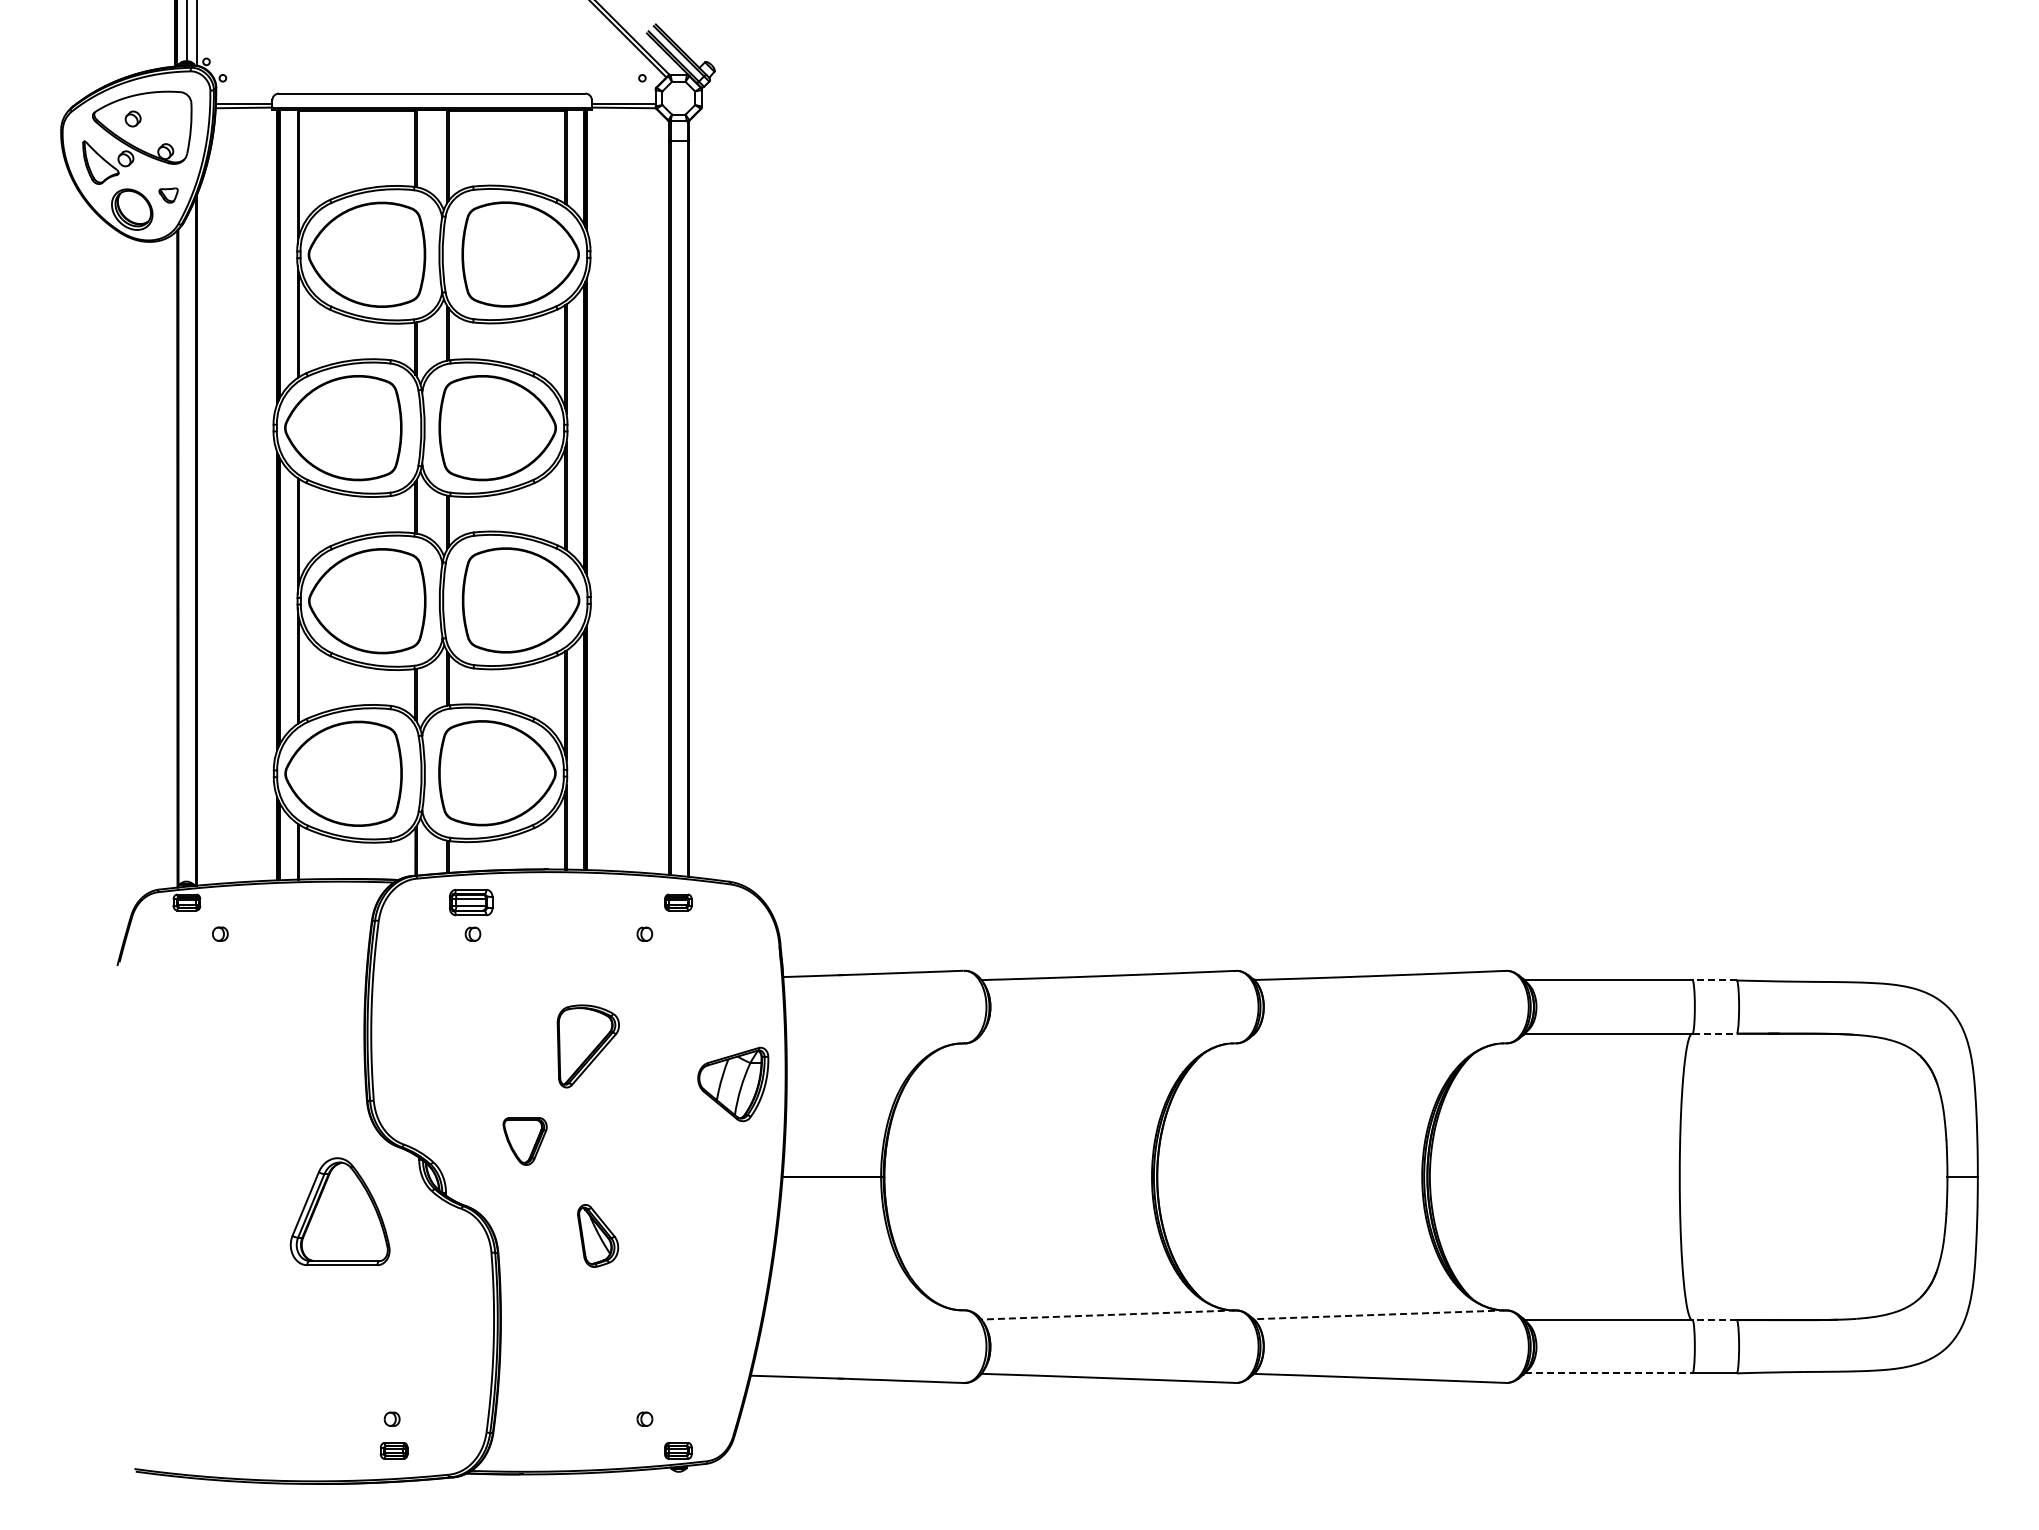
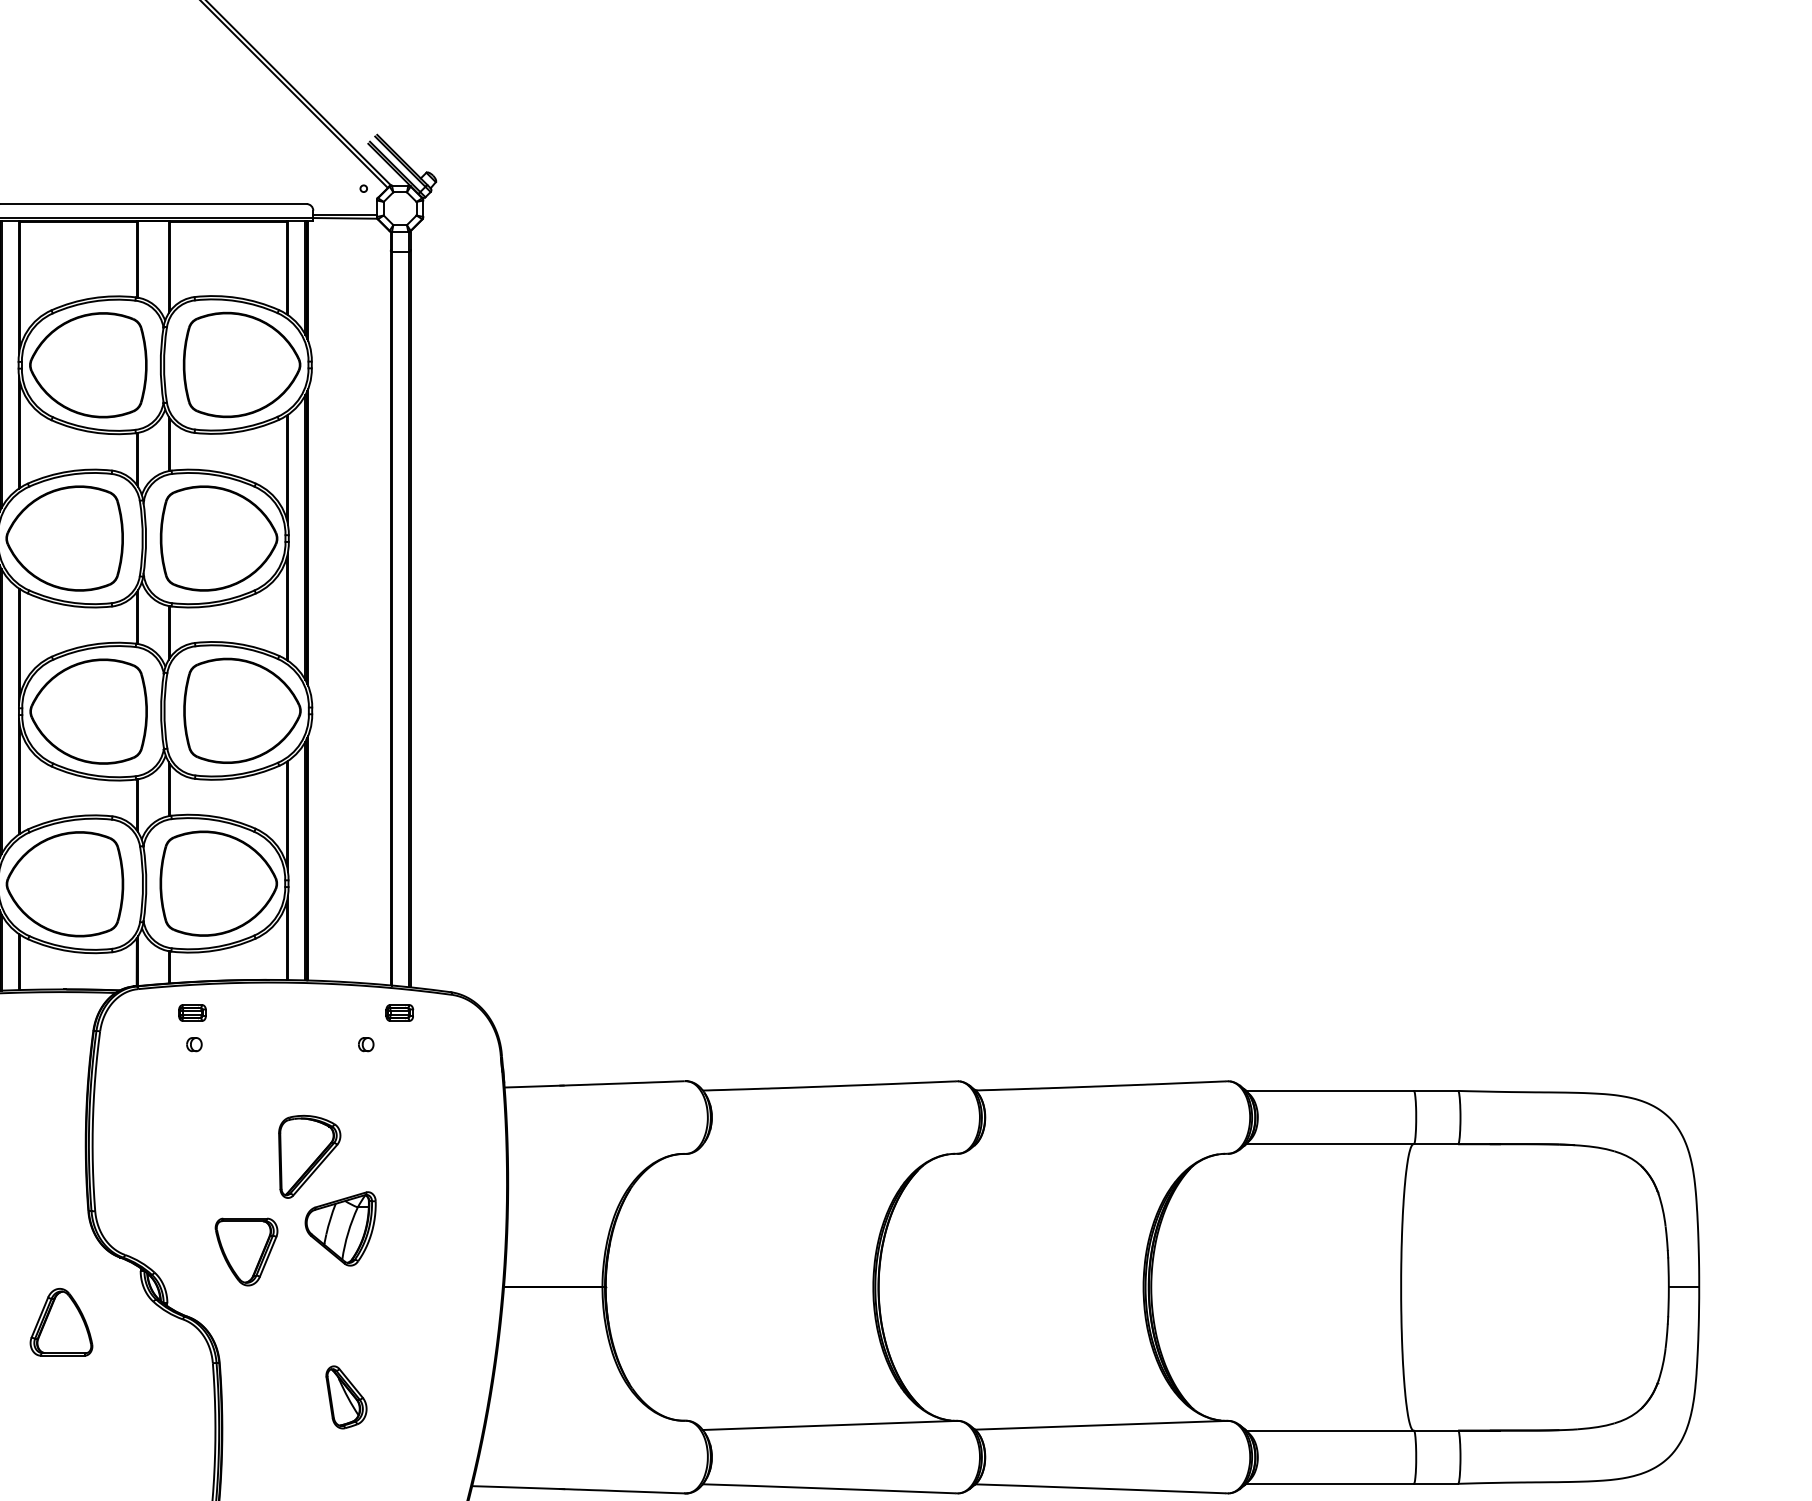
part: (470, 902) -> (191, 1012), size x0.62
line: (1714, 980) -> (1435, 1090), dashed -> solid
line: (1715, 1033) -> (1436, 1143), dashed -> solid
part: (733, 1084) -> (340, 1228), moved
part: (524, 1141) -> (245, 1251), size x1.43
part: (339, 1211) -> (60, 1321), size x0.62
part: (598, 1235) -> (346, 1396), moved
line: (1379, 1314) -> (1100, 1424), dashed -> solid
line: (1108, 1315) -> (829, 1425), dashed -> solid
line: (1714, 1320) -> (1435, 1430), dashed -> solid
line: (1608, 1373) -> (1329, 1483), dashed -> solid

